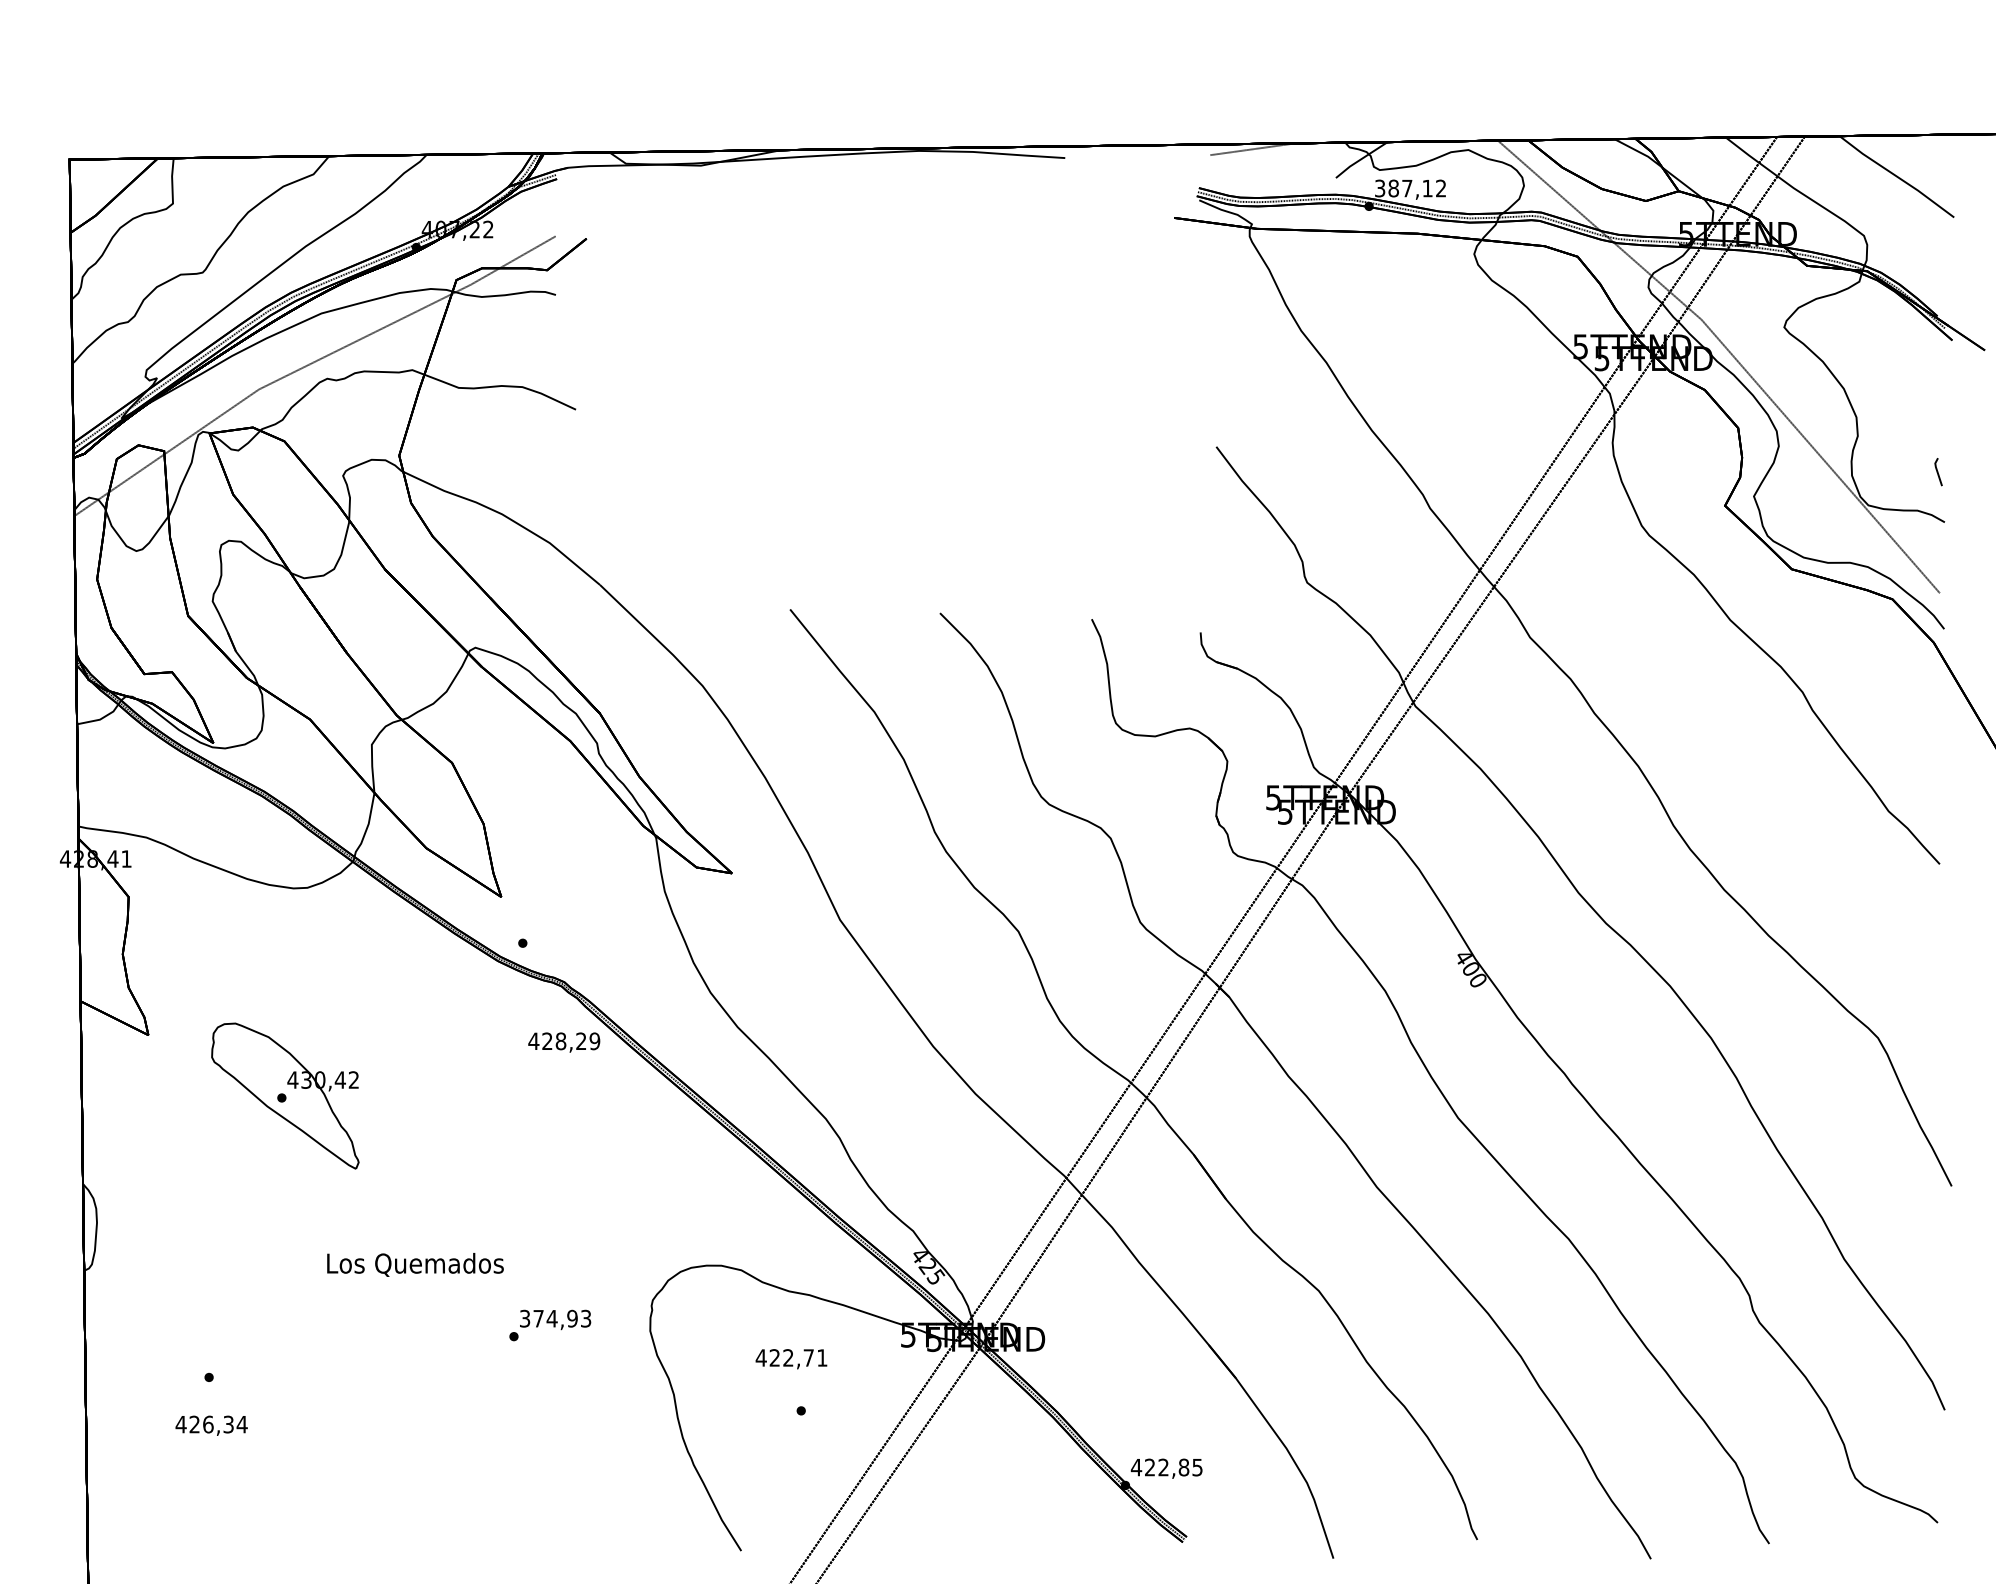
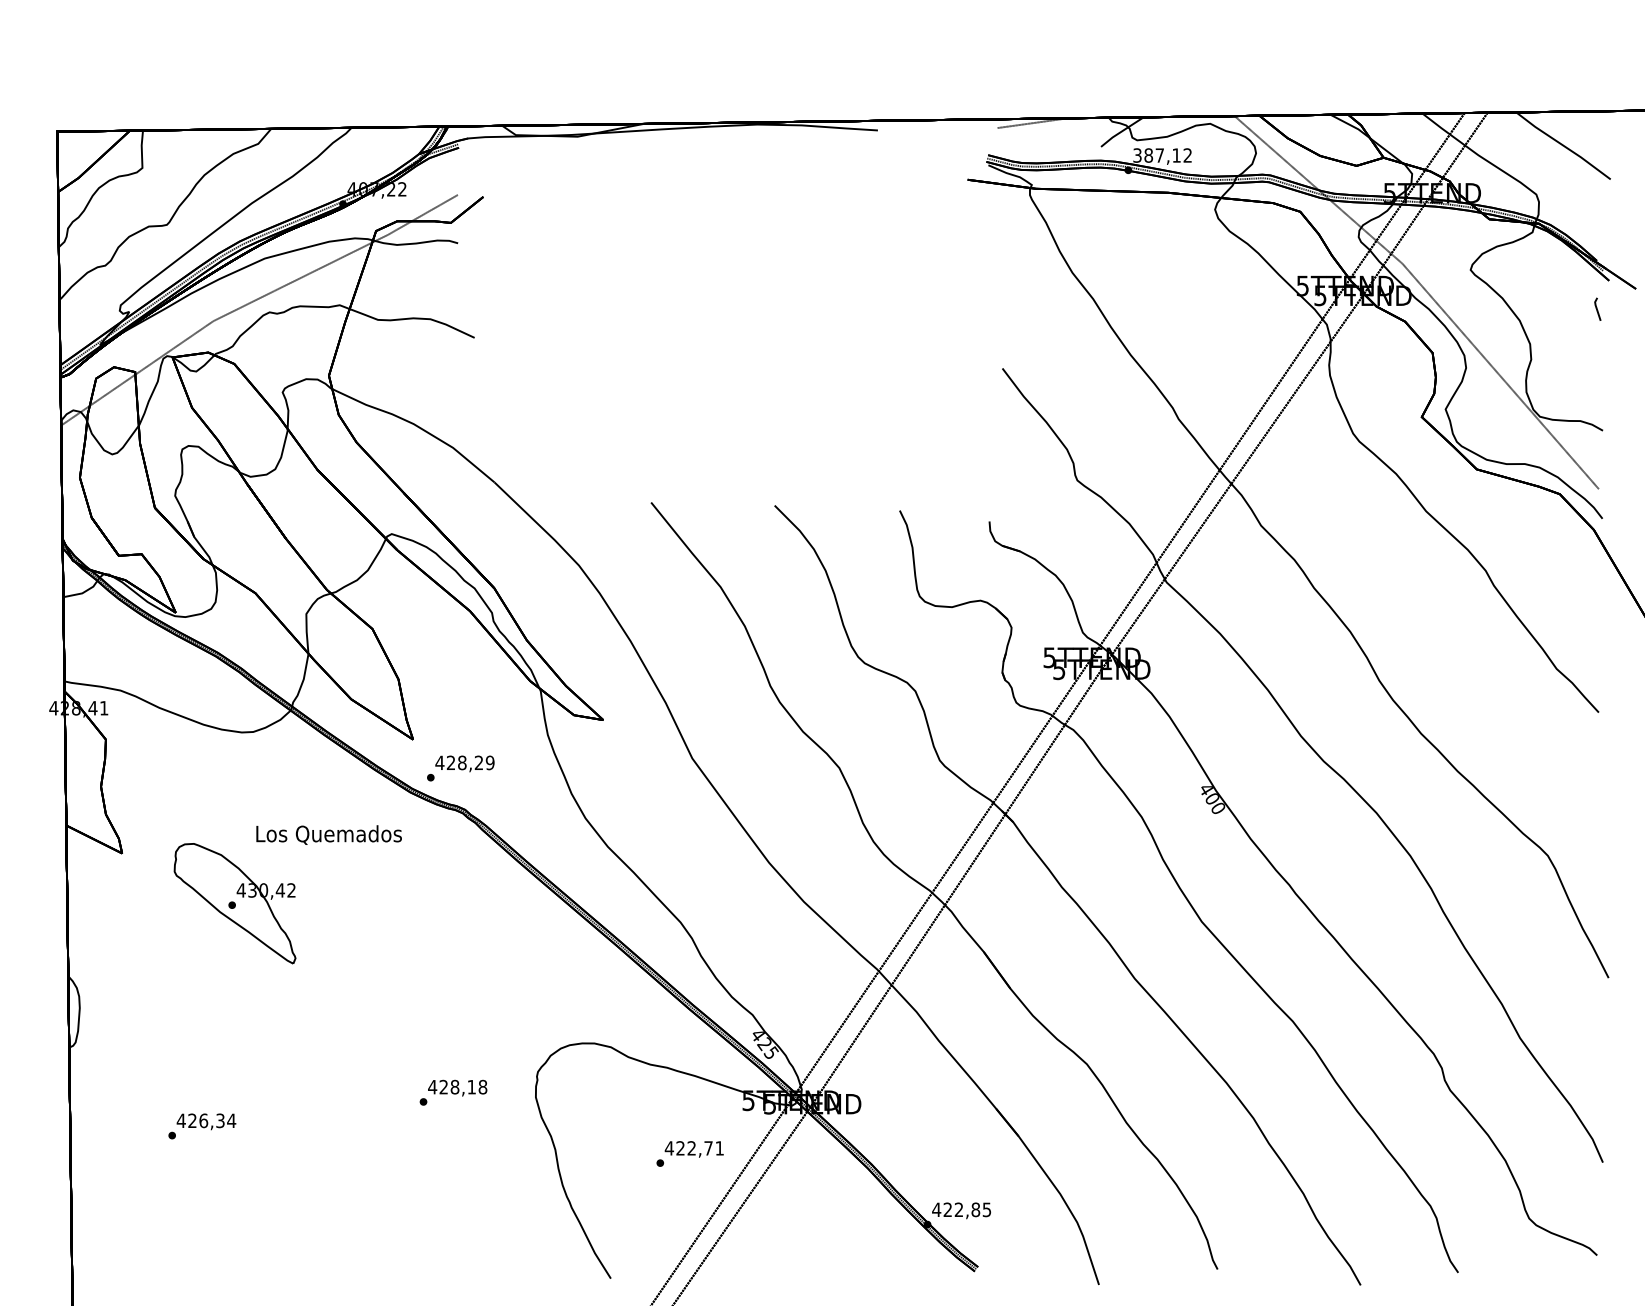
line: (1938, 472) -> (1597, 309), moved
text: (564, 1042) -> (465, 763), moved
text: (415, 1264) -> (329, 834), moved
text: (555, 1318) -> (457, 1086), 374,93 -> 428,18
text: (791, 1359) -> (694, 1149), moved
text: (211, 1425) -> (206, 1121), moved

